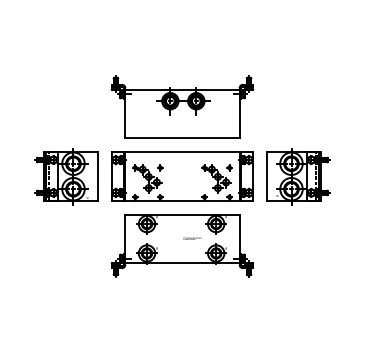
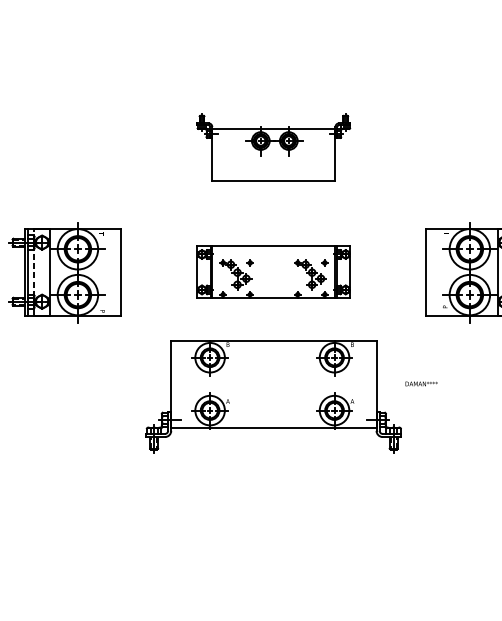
part: (182, 106) -> (273, 146), size x0.6
part: (182, 176) -> (273, 272), size x0.6
text: (192, 238) -> (421, 383), moved

